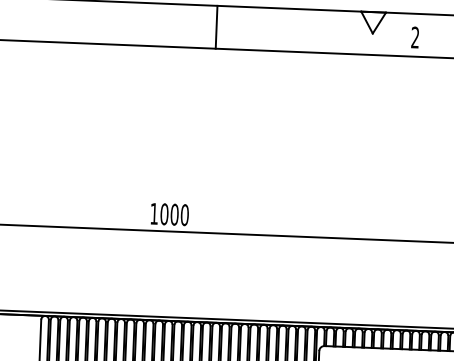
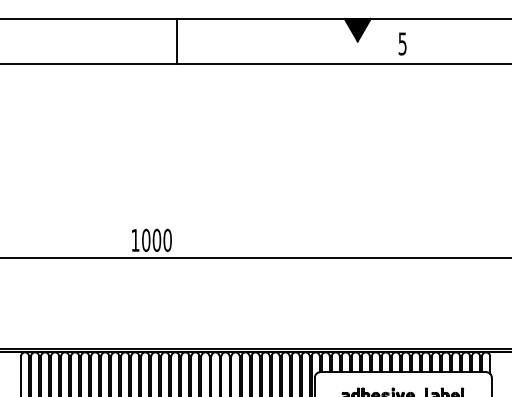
fill: (373, 22) -> (357, 29), added
line: (216, 26) -> (177, 40), moved
text: (415, 37) -> (402, 43), 2 -> 5

